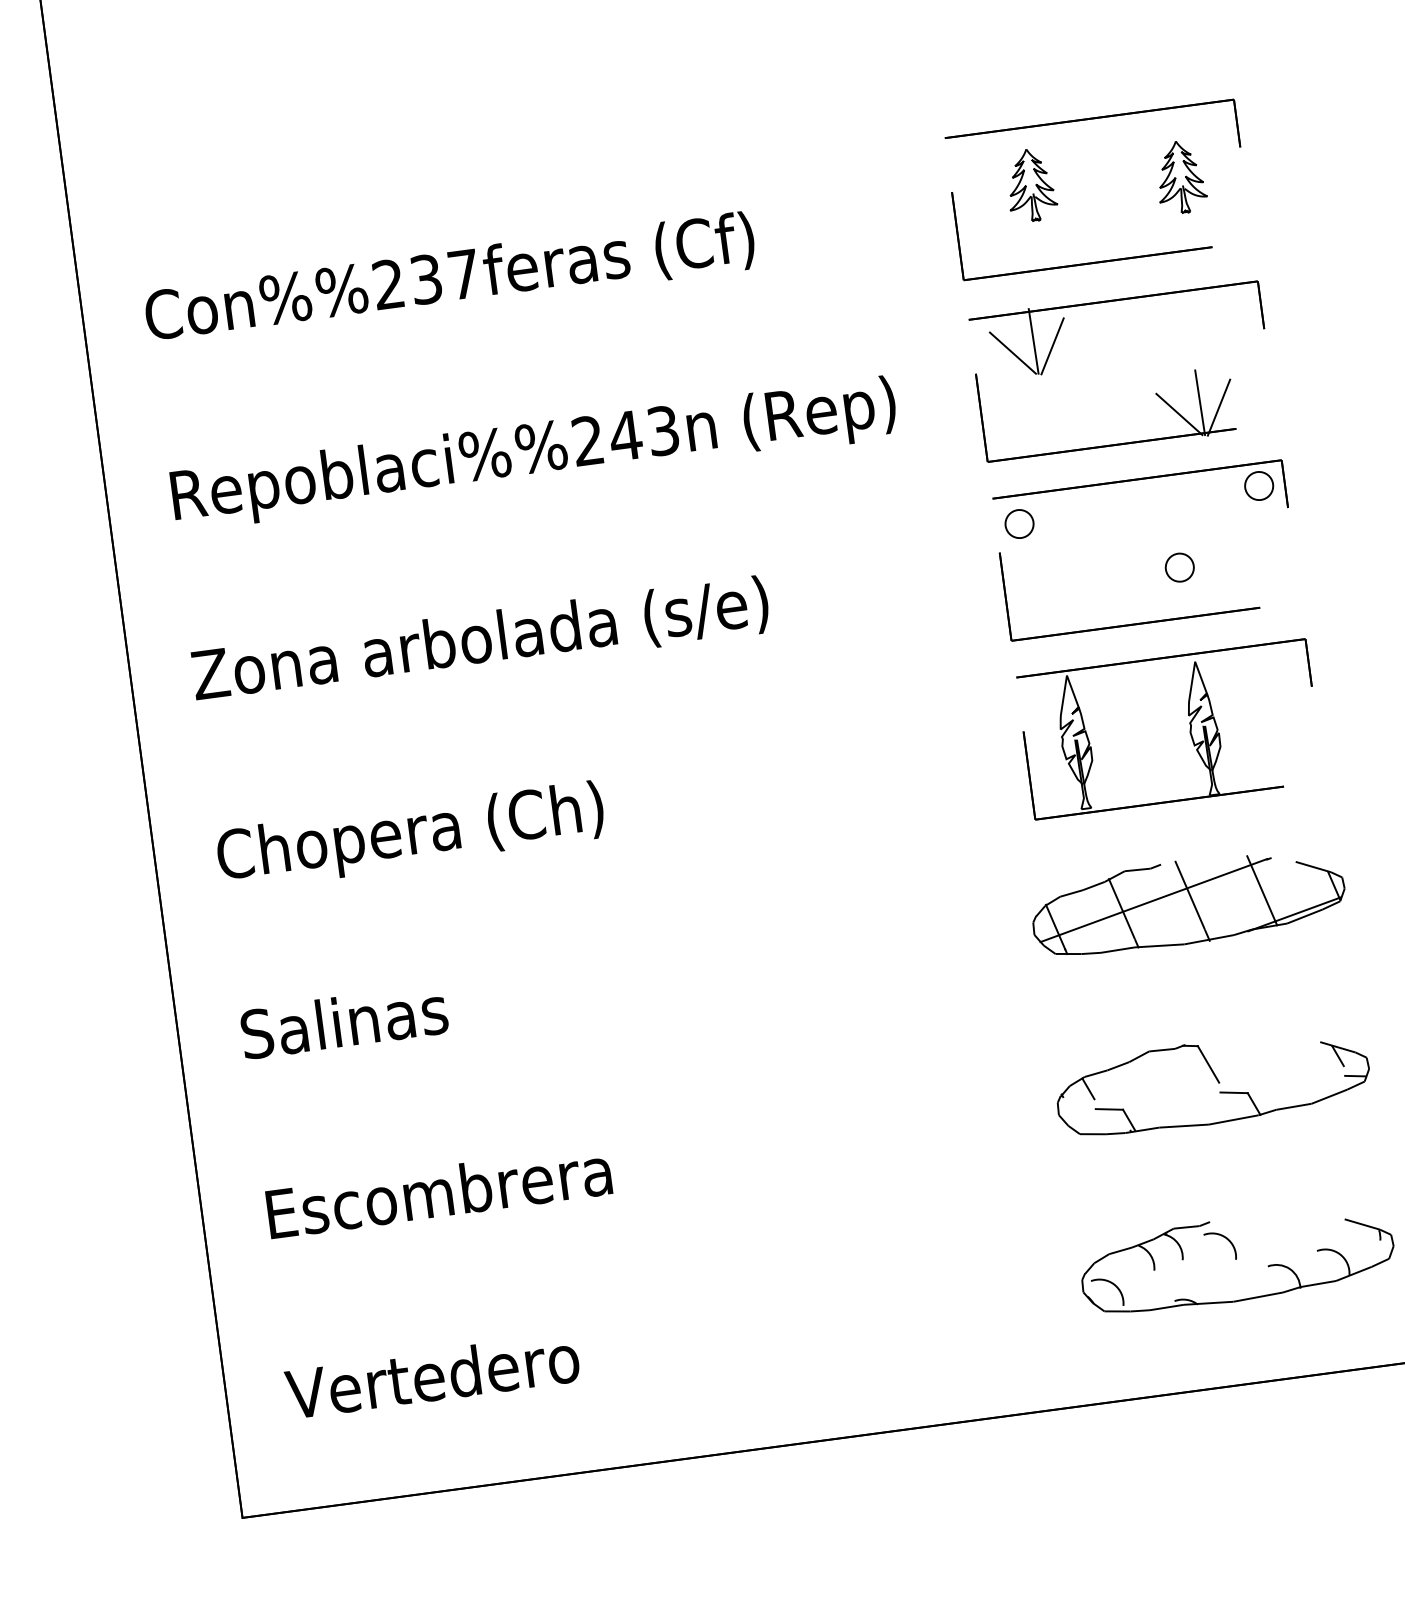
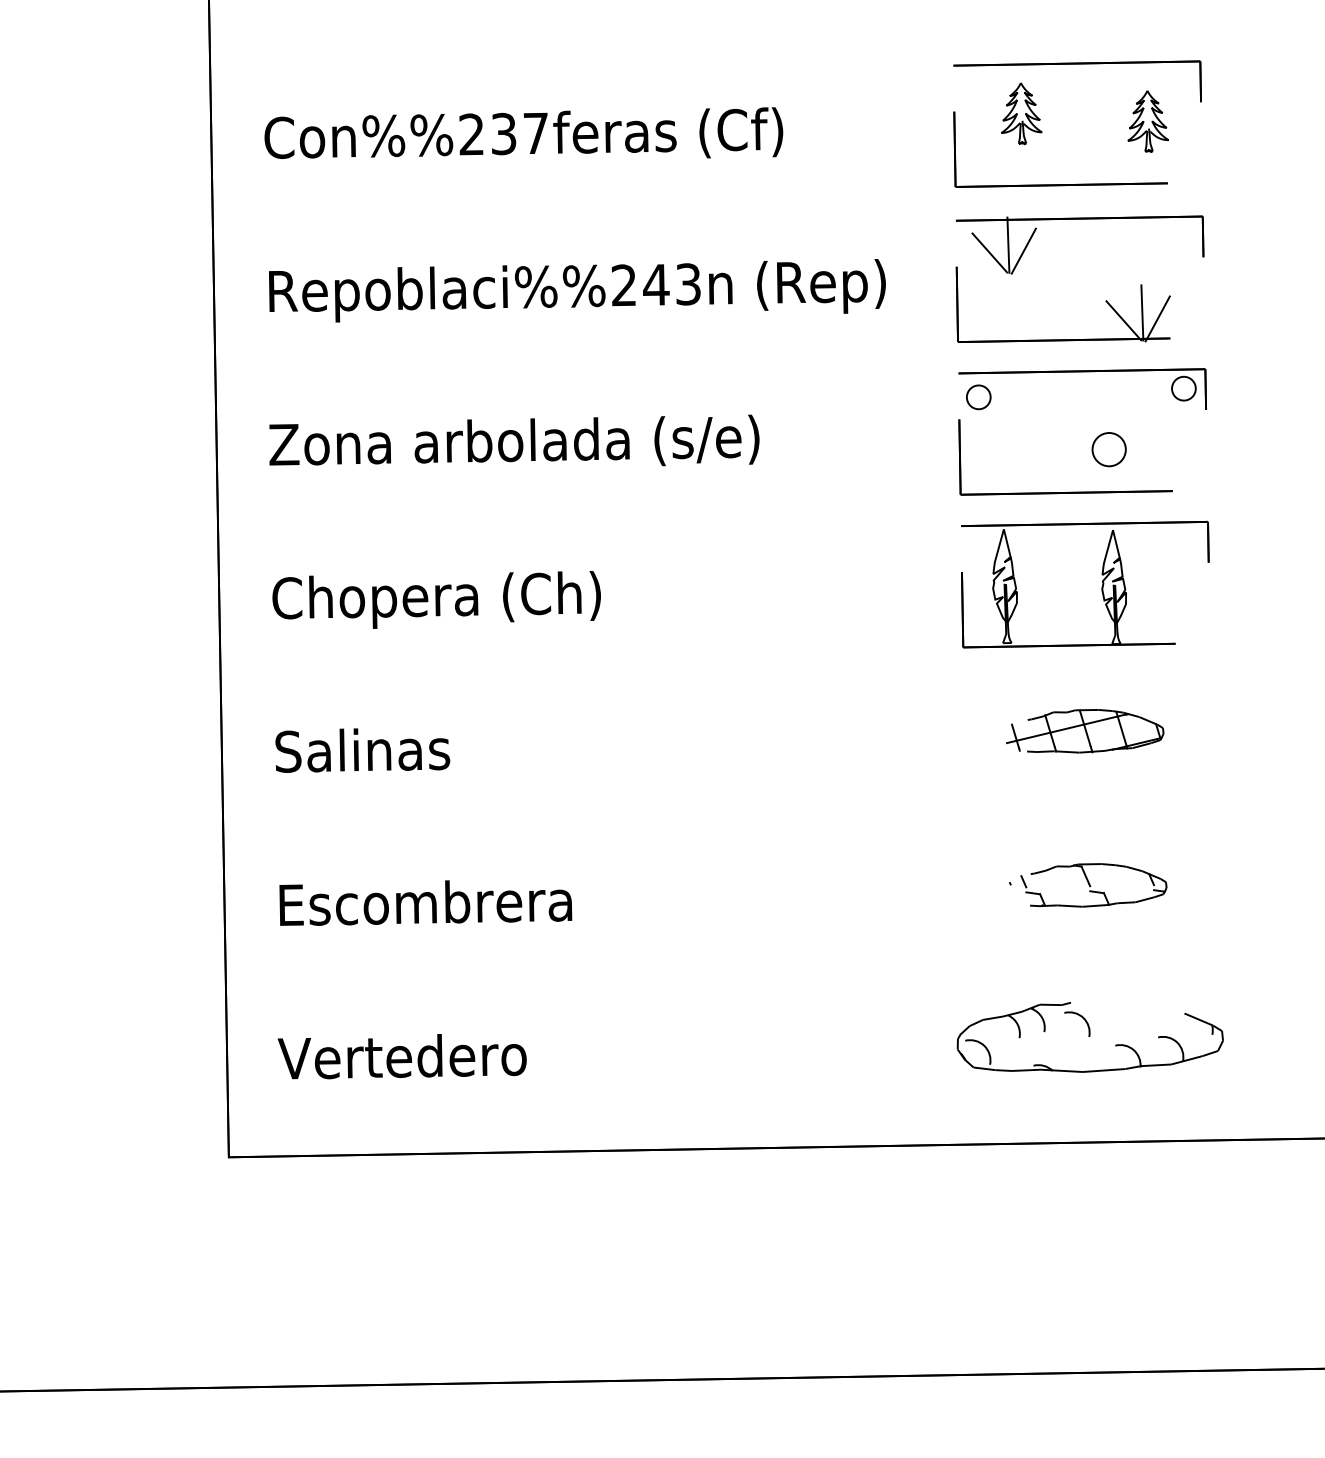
circle: (1180, 567) -> (1109, 449), size x1.4
part: (1187, 902) -> (1083, 731), size x0.6
part: (1212, 1082) -> (1086, 885), size x0.6

